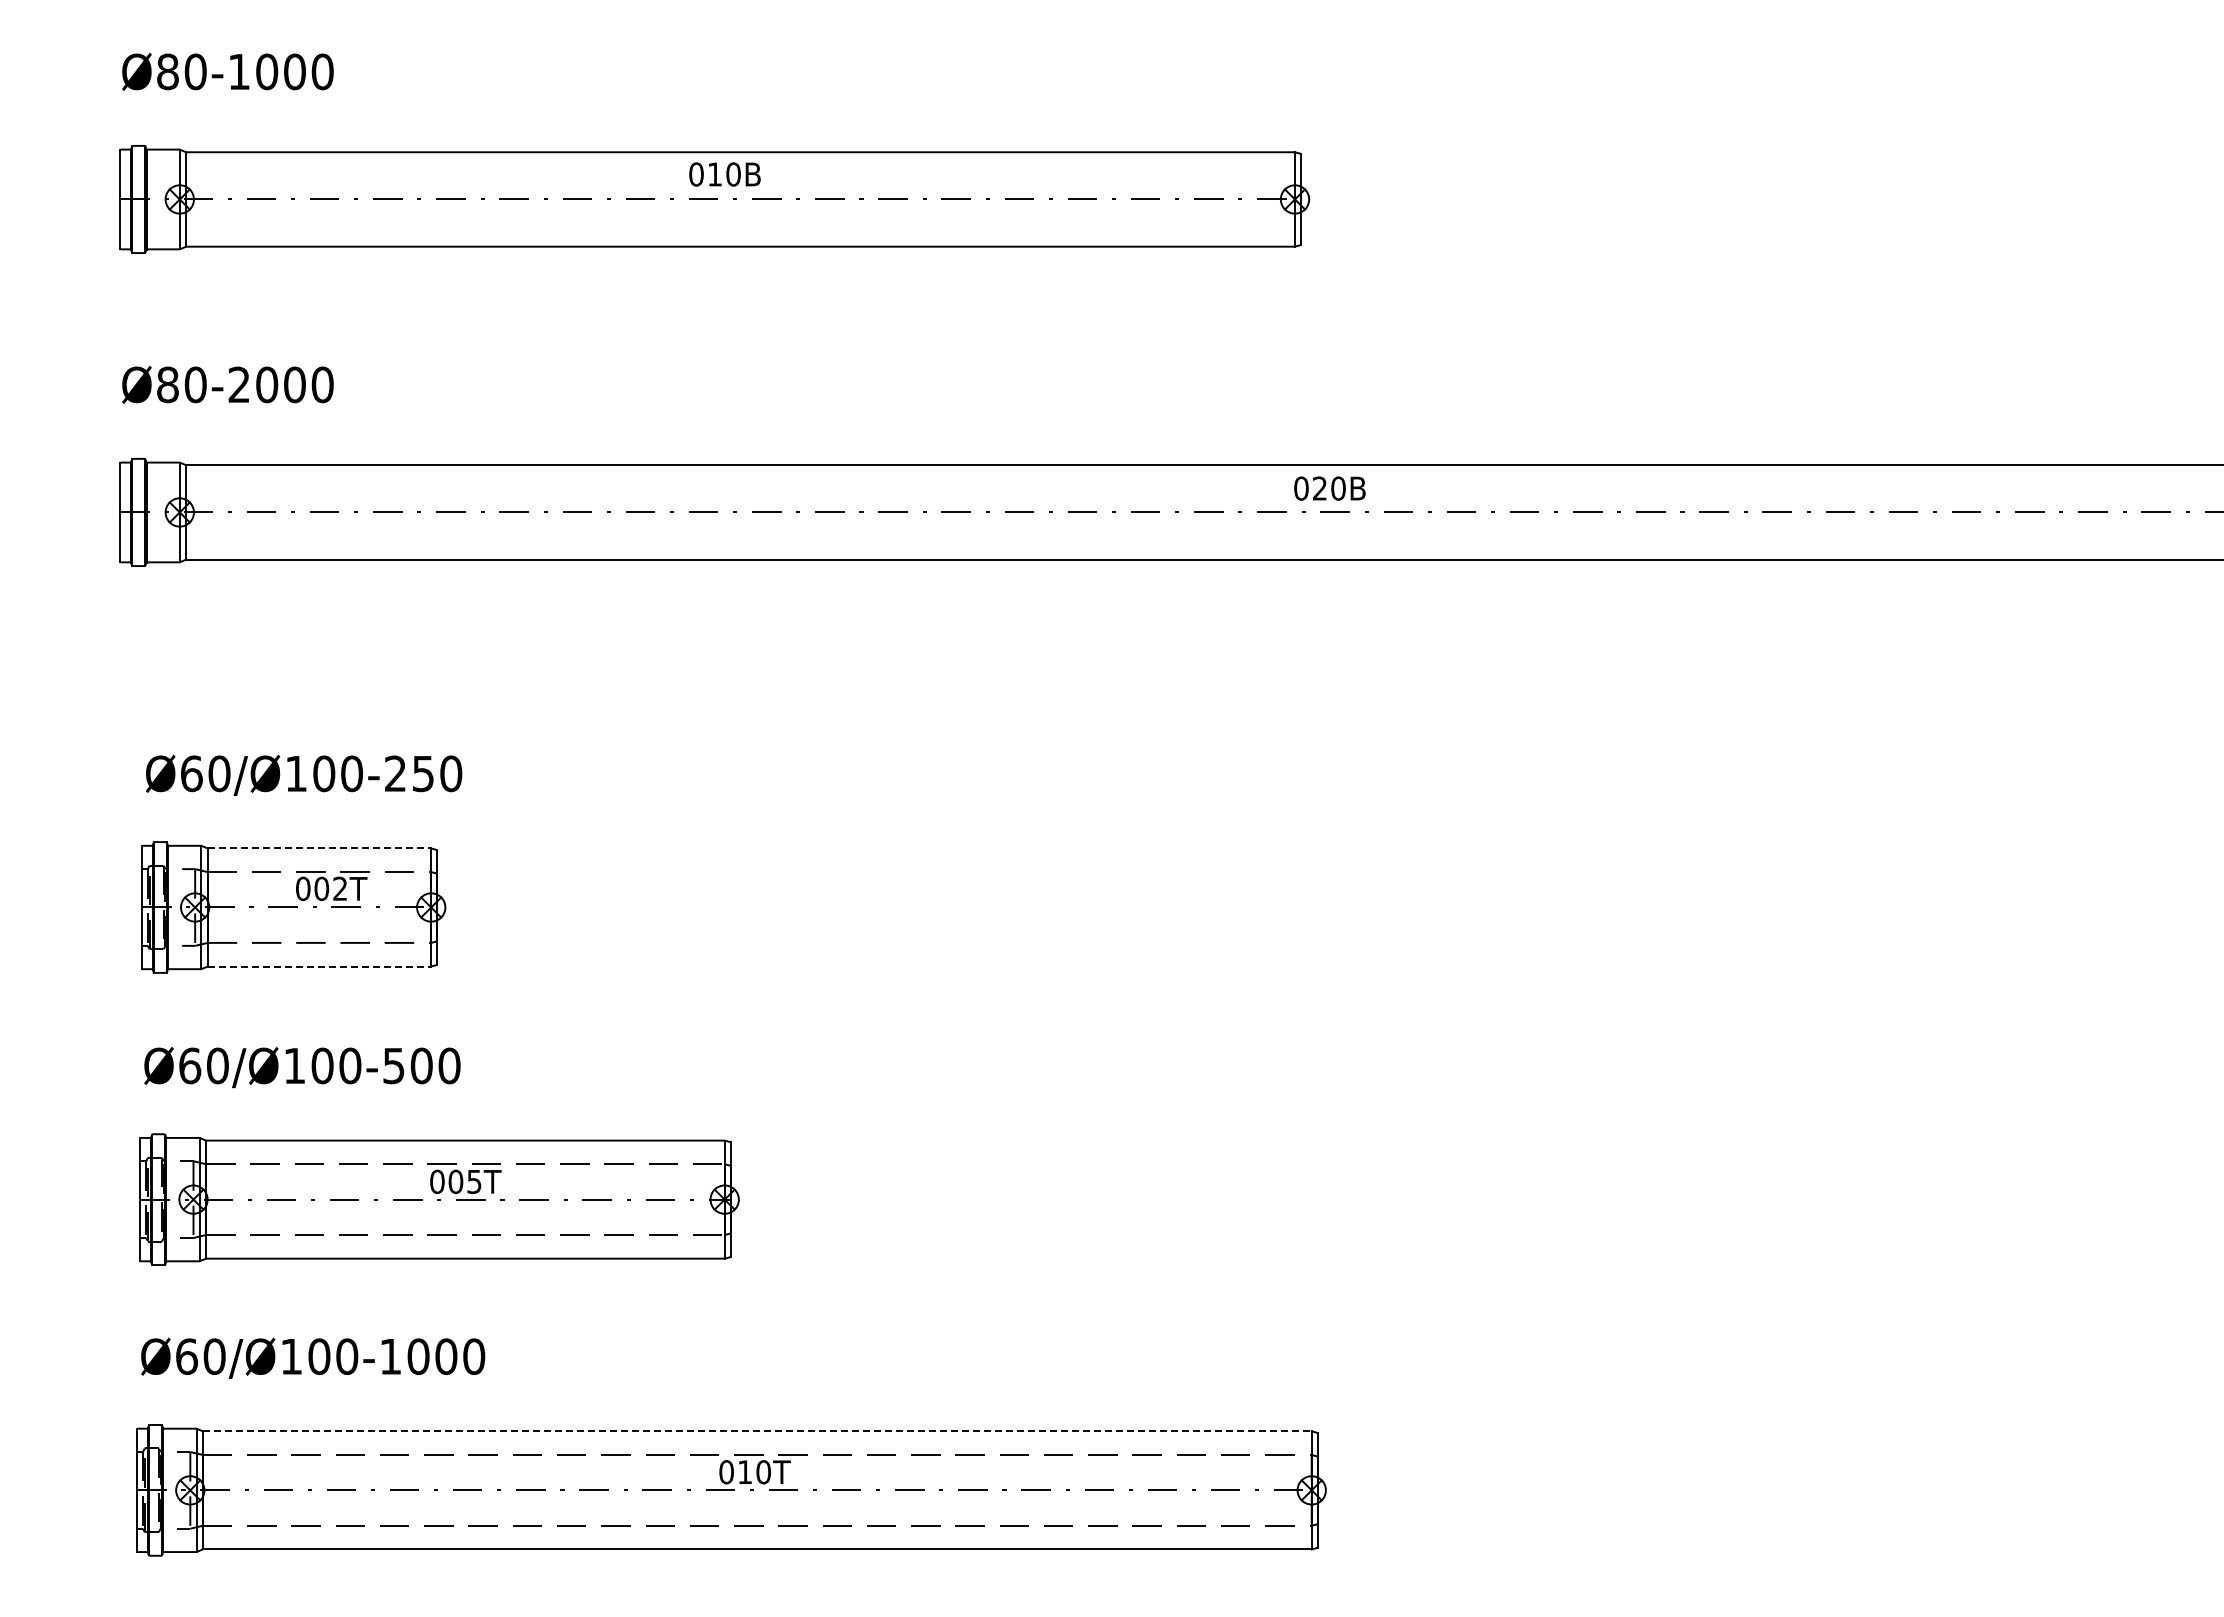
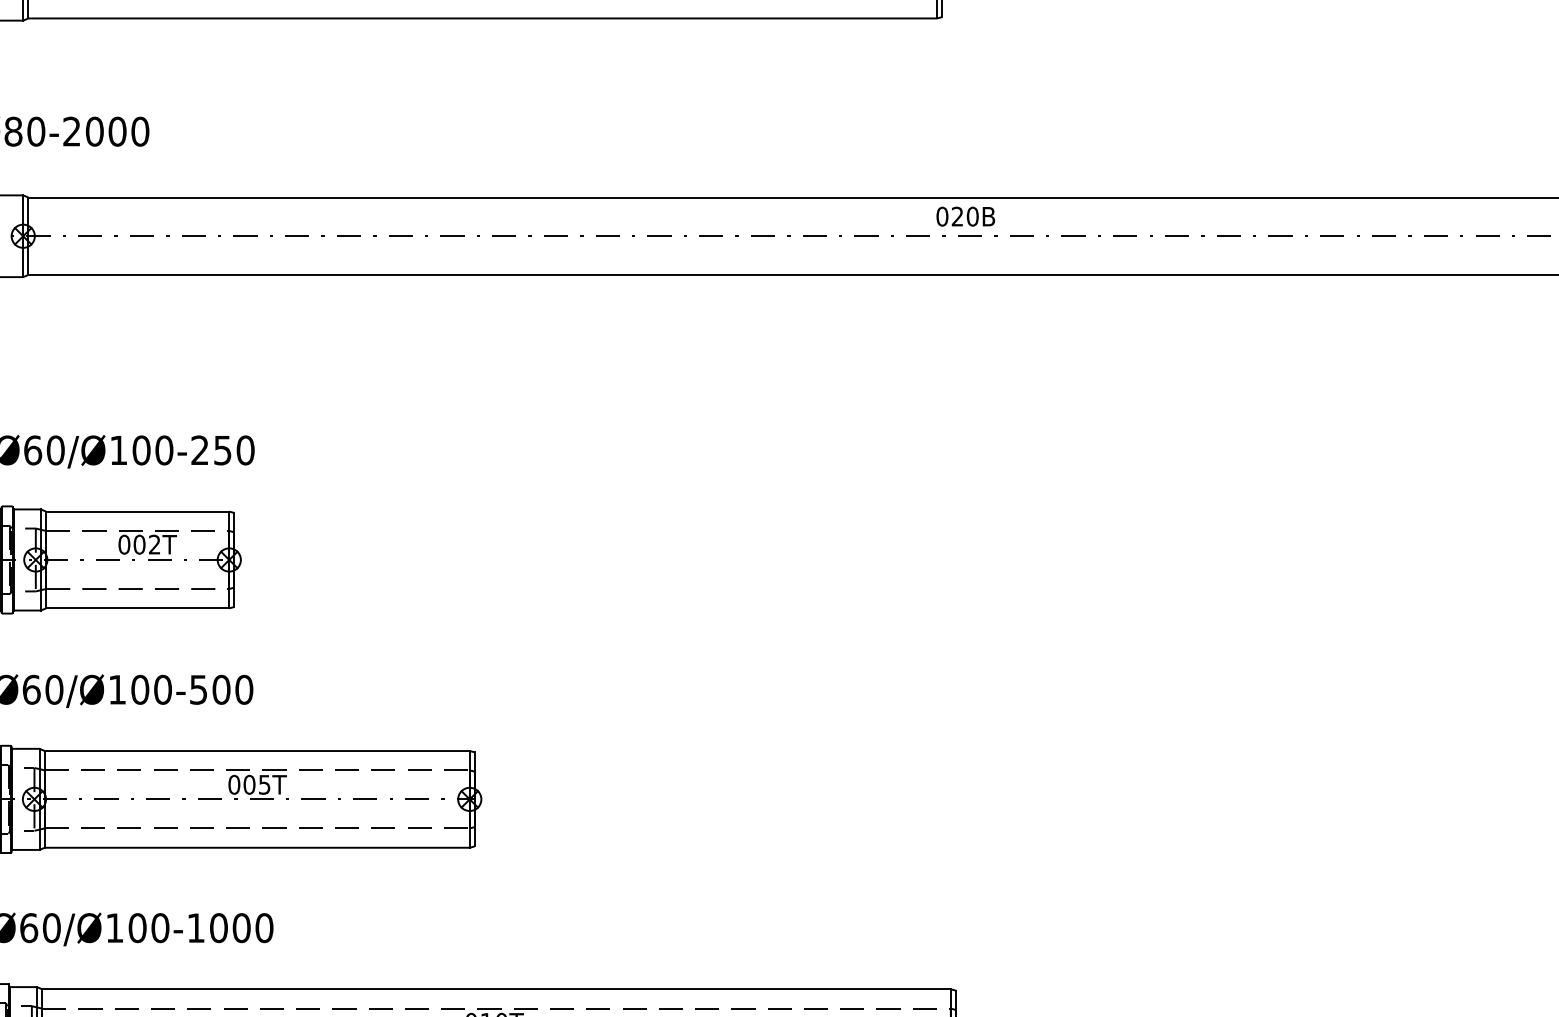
line: (319, 848) -> (137, 511), dashed -> solid
line: (319, 966) -> (137, 608), dashed -> solid
line: (757, 1431) -> (496, 989), dashed -> solid

